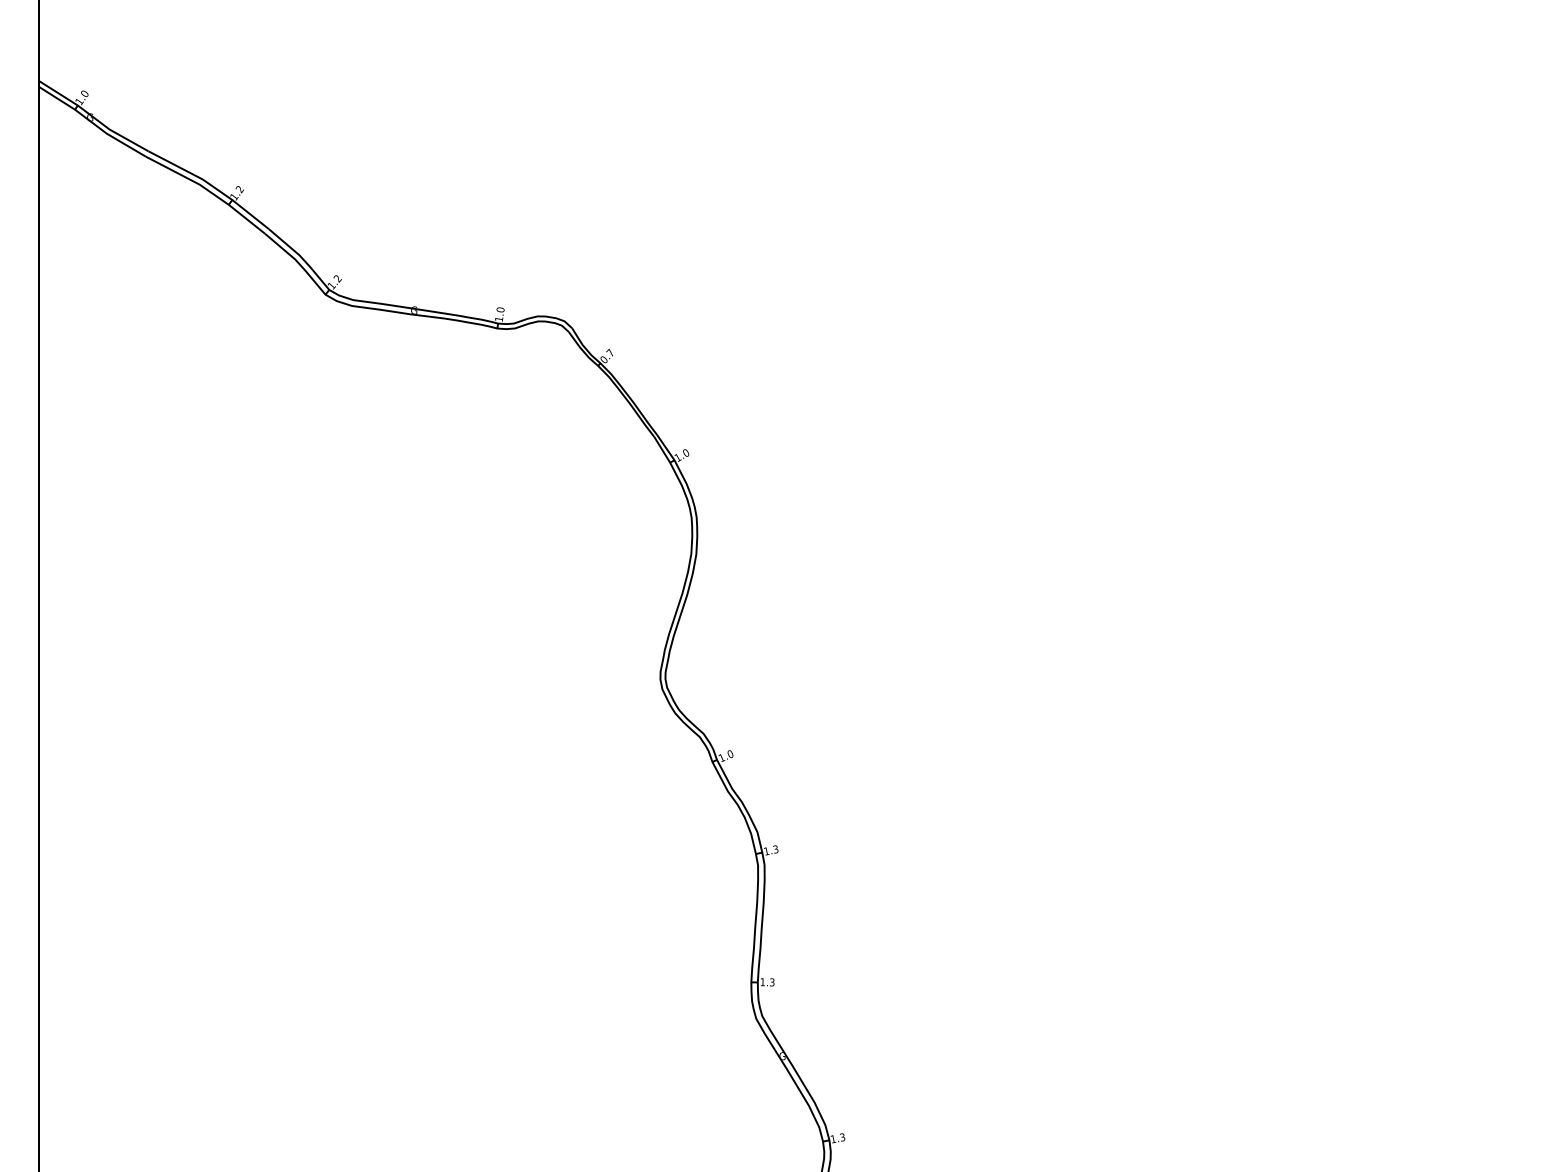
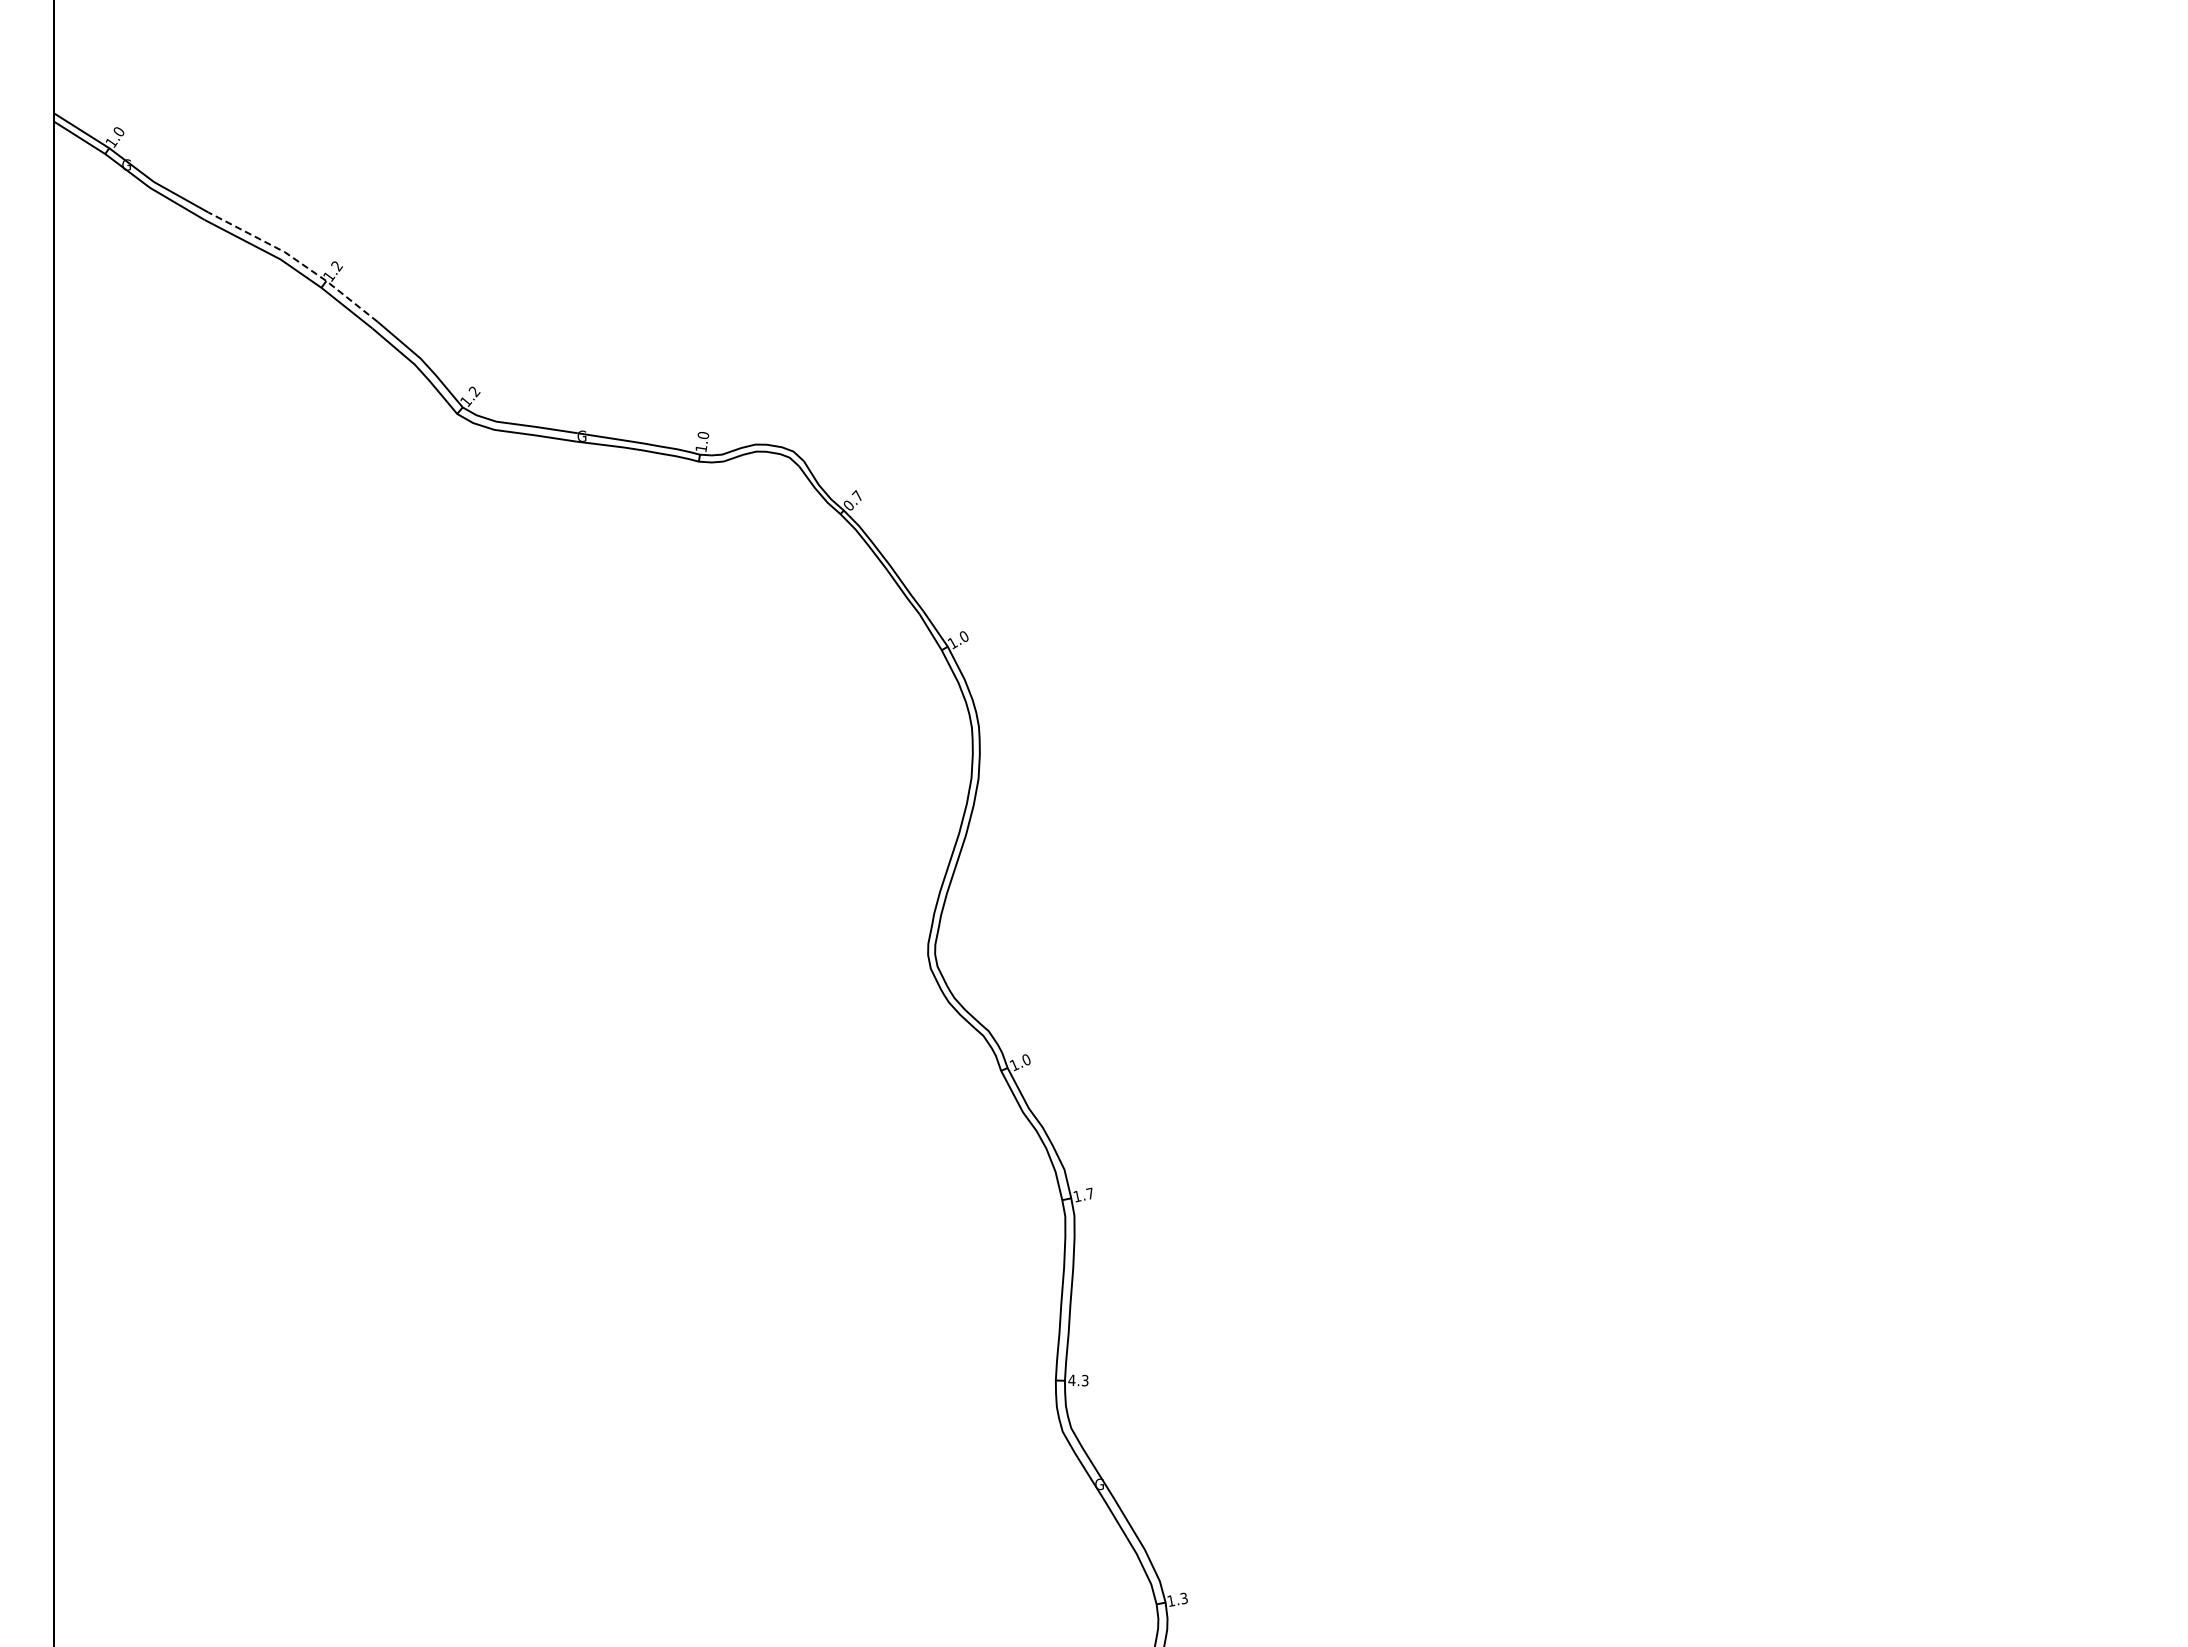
line: (211, 185) -> (297, 260), solid -> dashed
text: (775, 849) -> (1089, 1193), 1.3 -> 1.7
text: (762, 981) -> (1071, 1379), 1.3 -> 4.3

